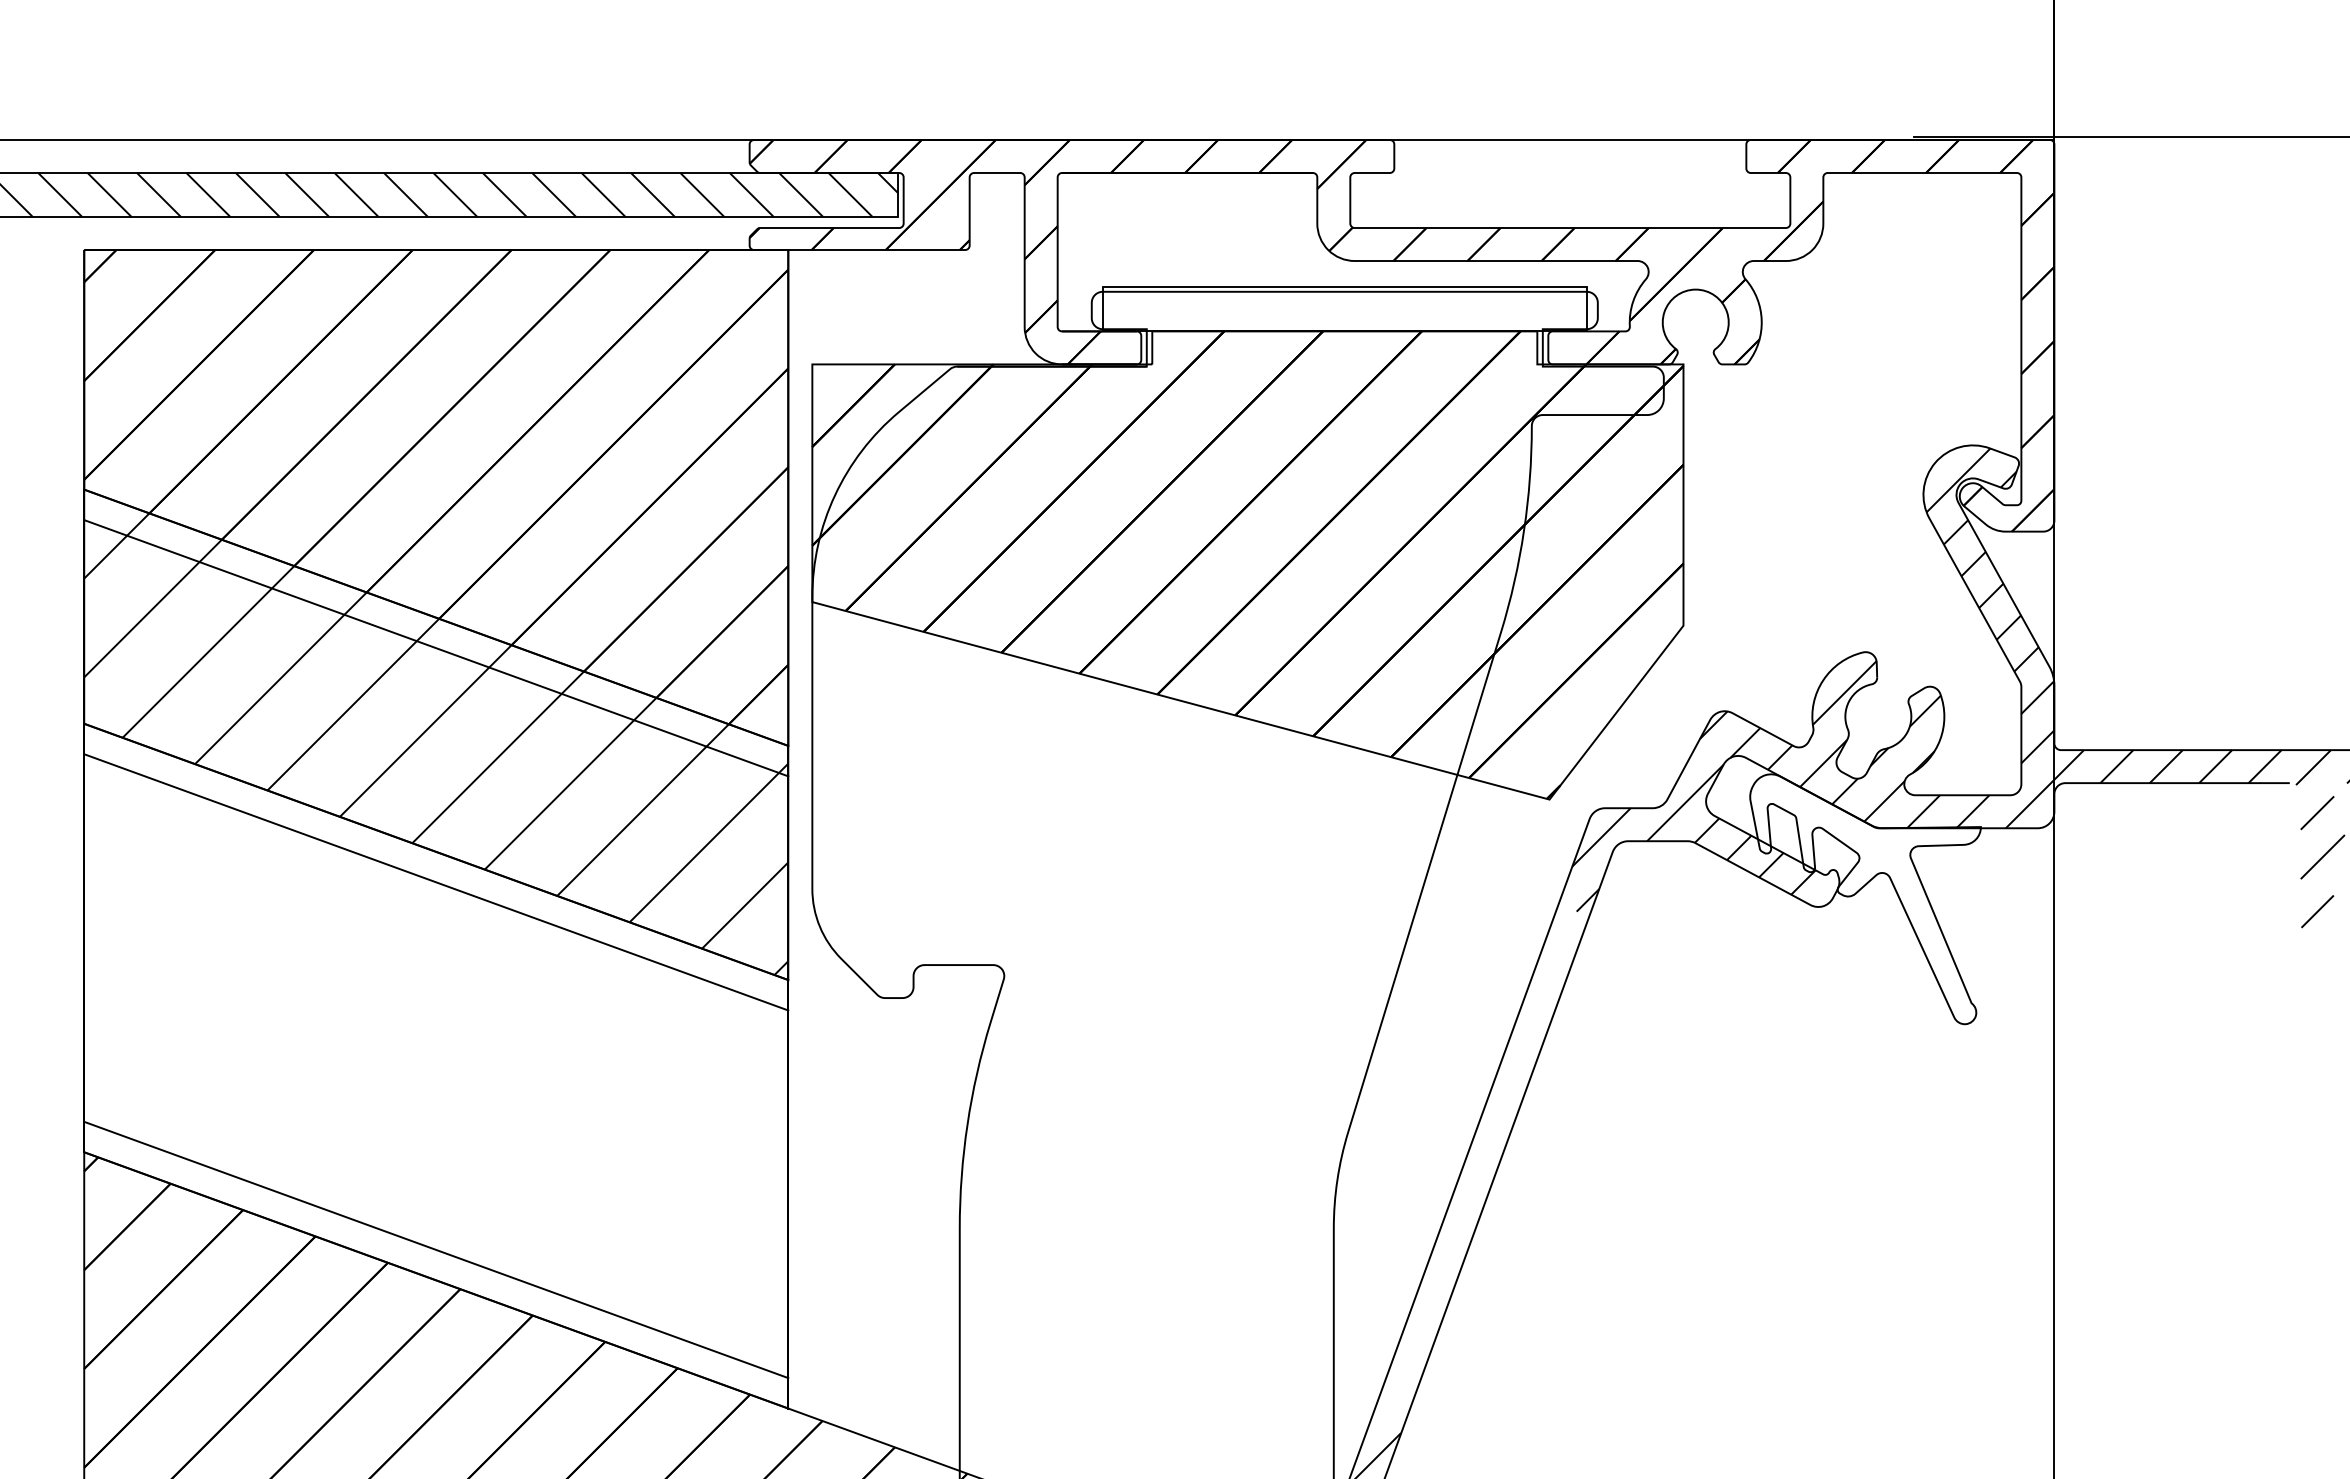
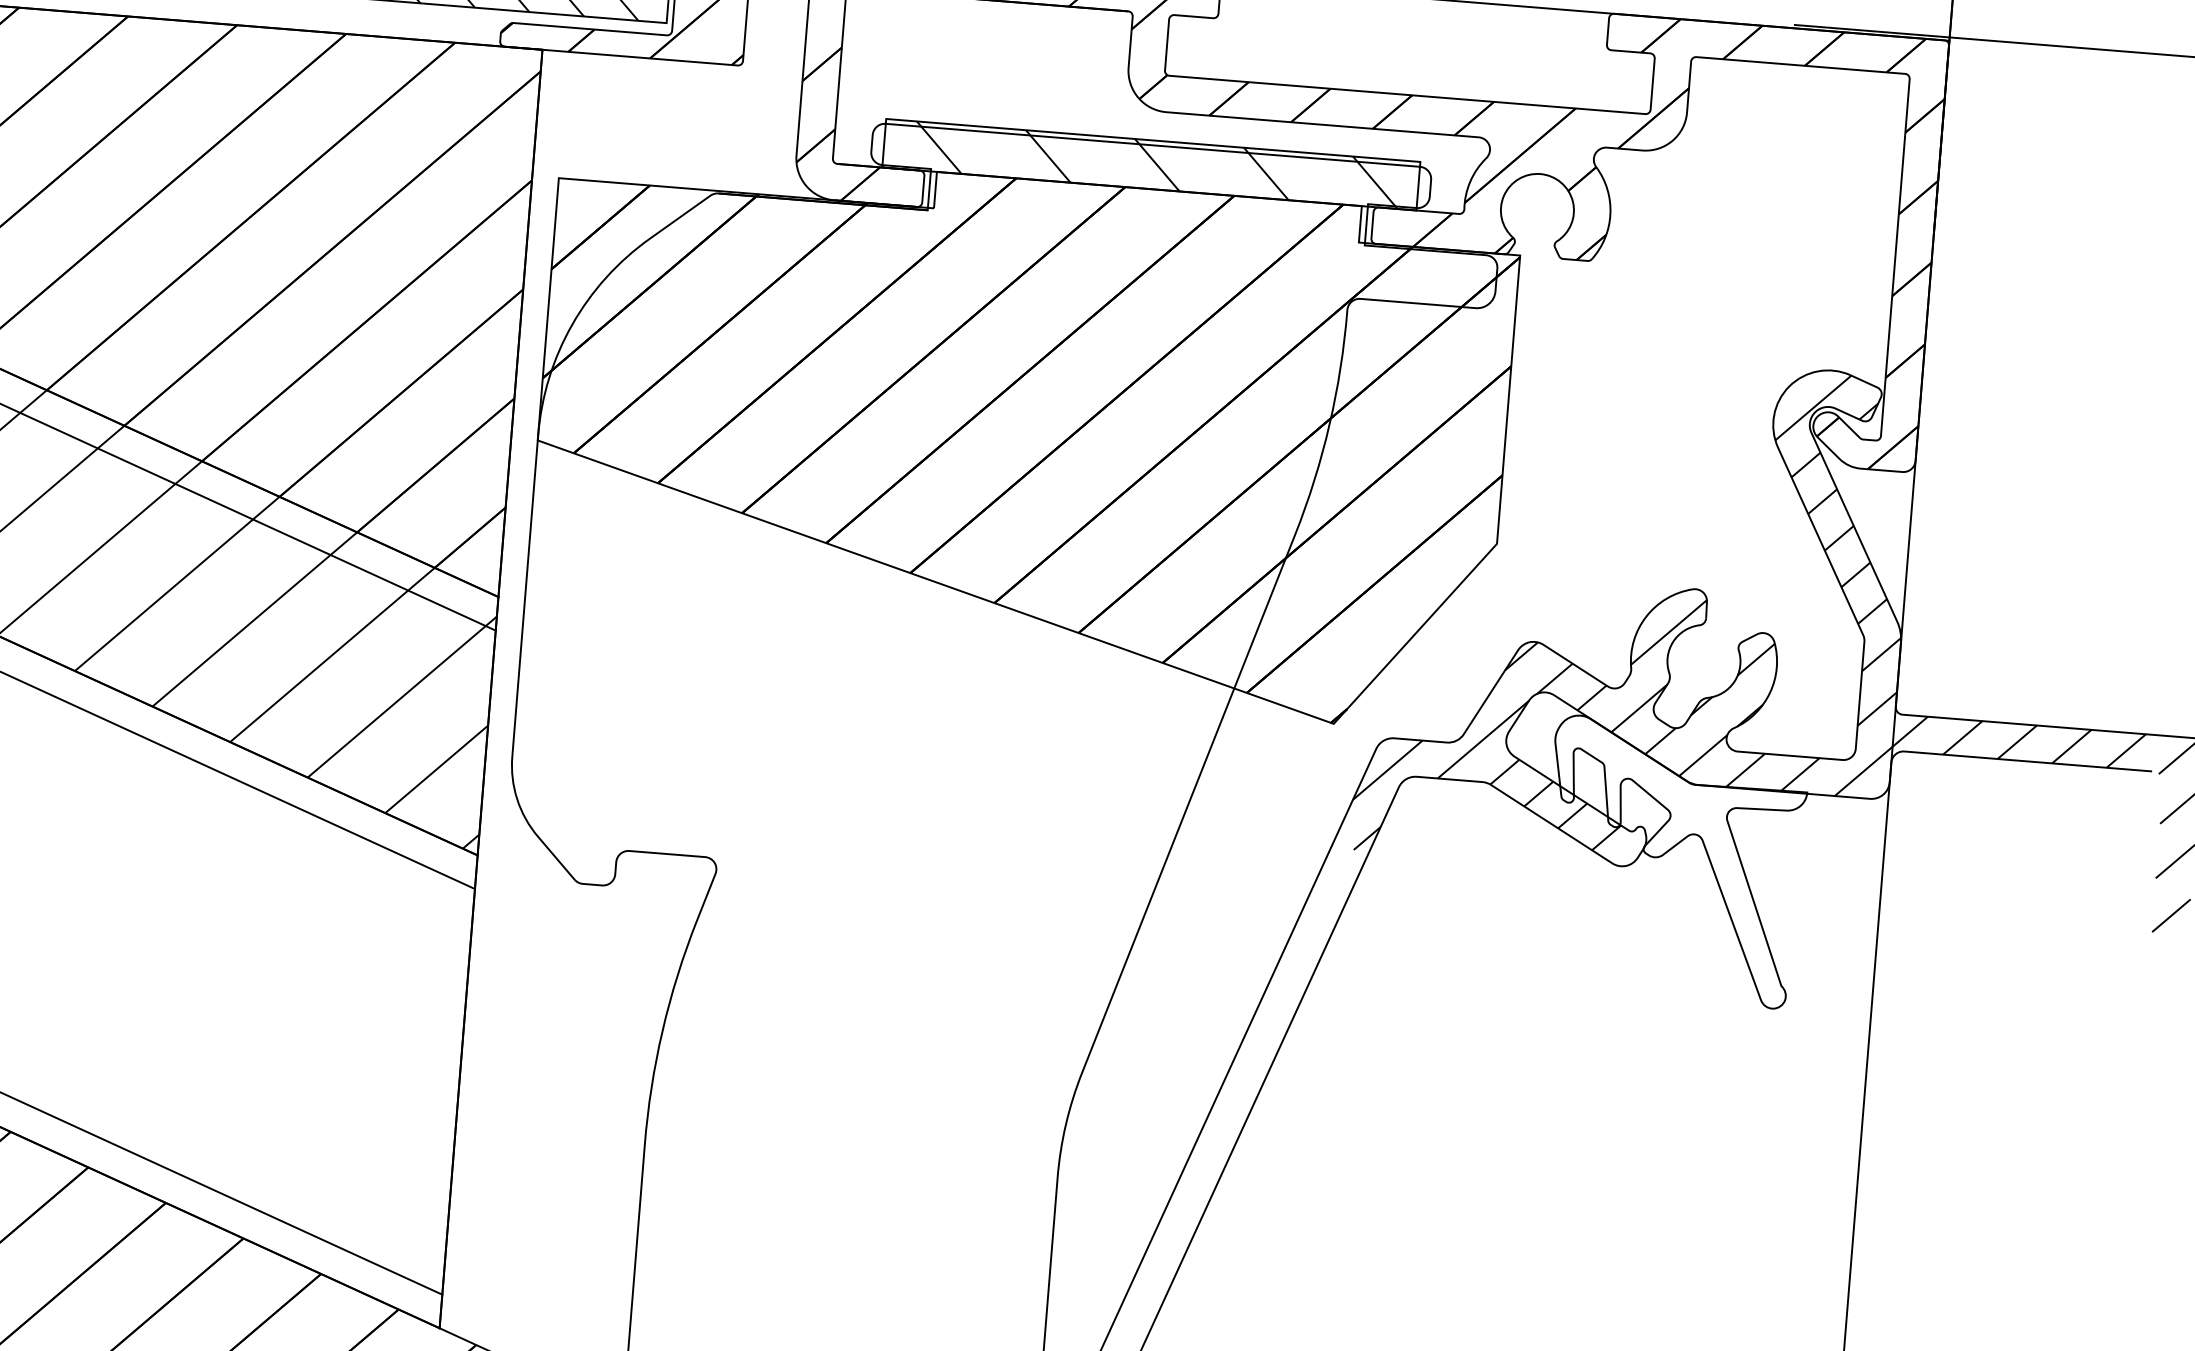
hatch: (1349, 309) -> (1156, 165), added

